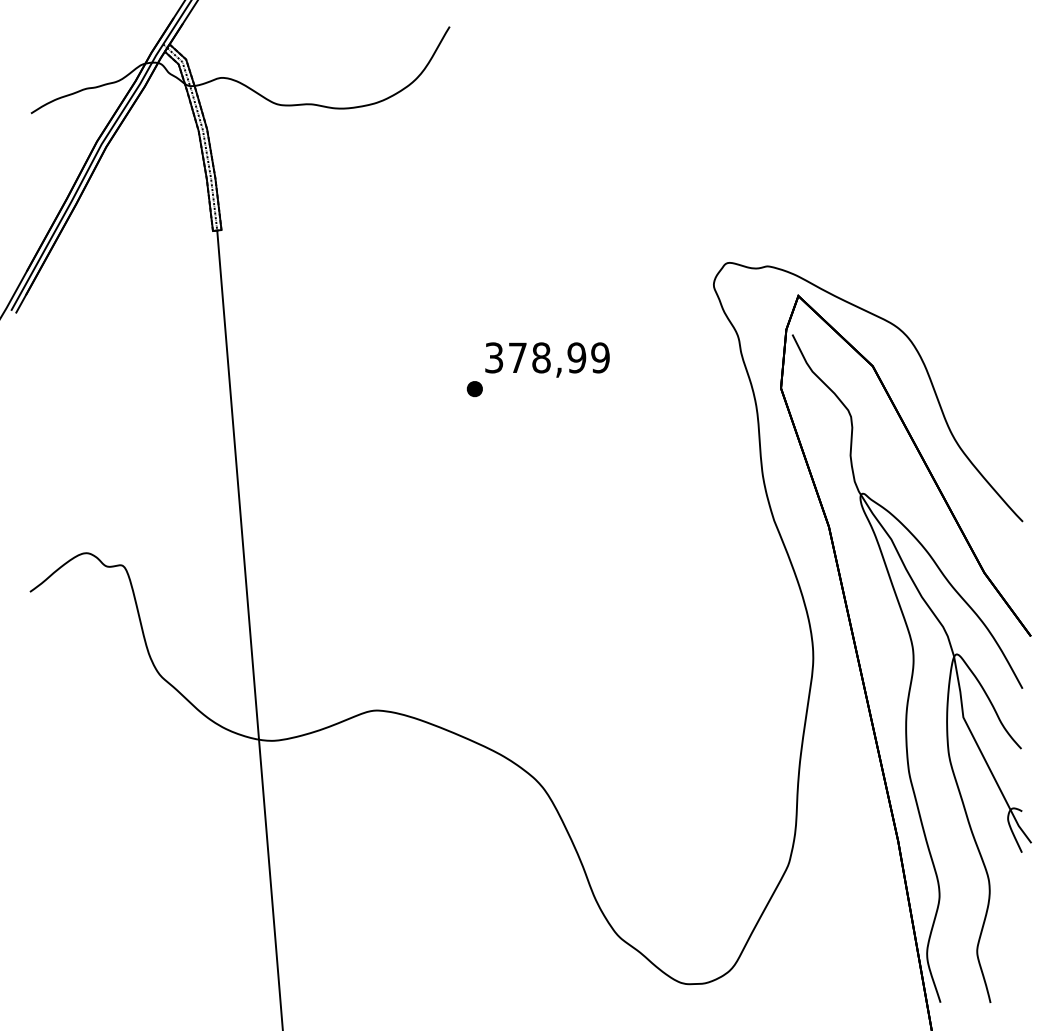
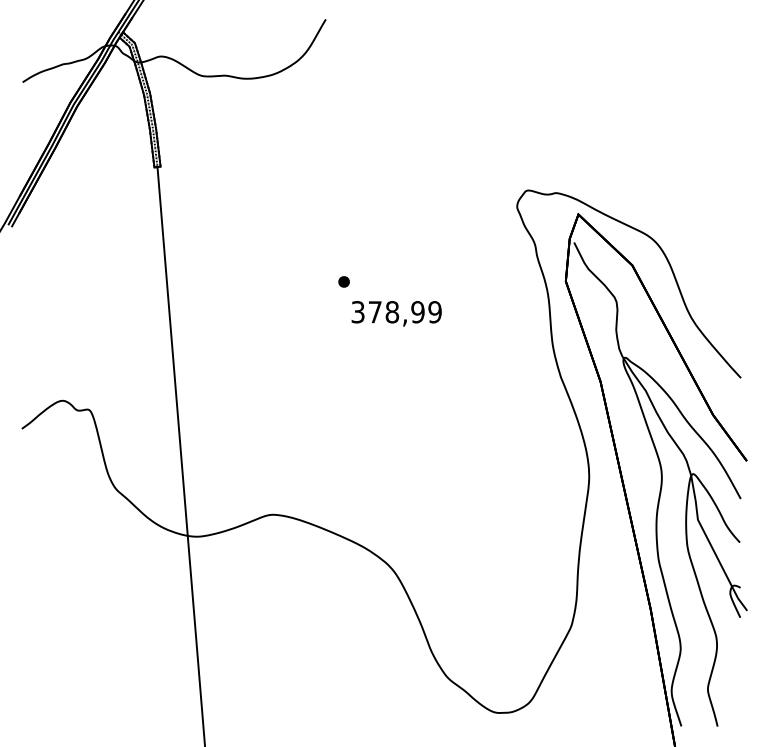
text: (547, 359) -> (396, 313), moved

